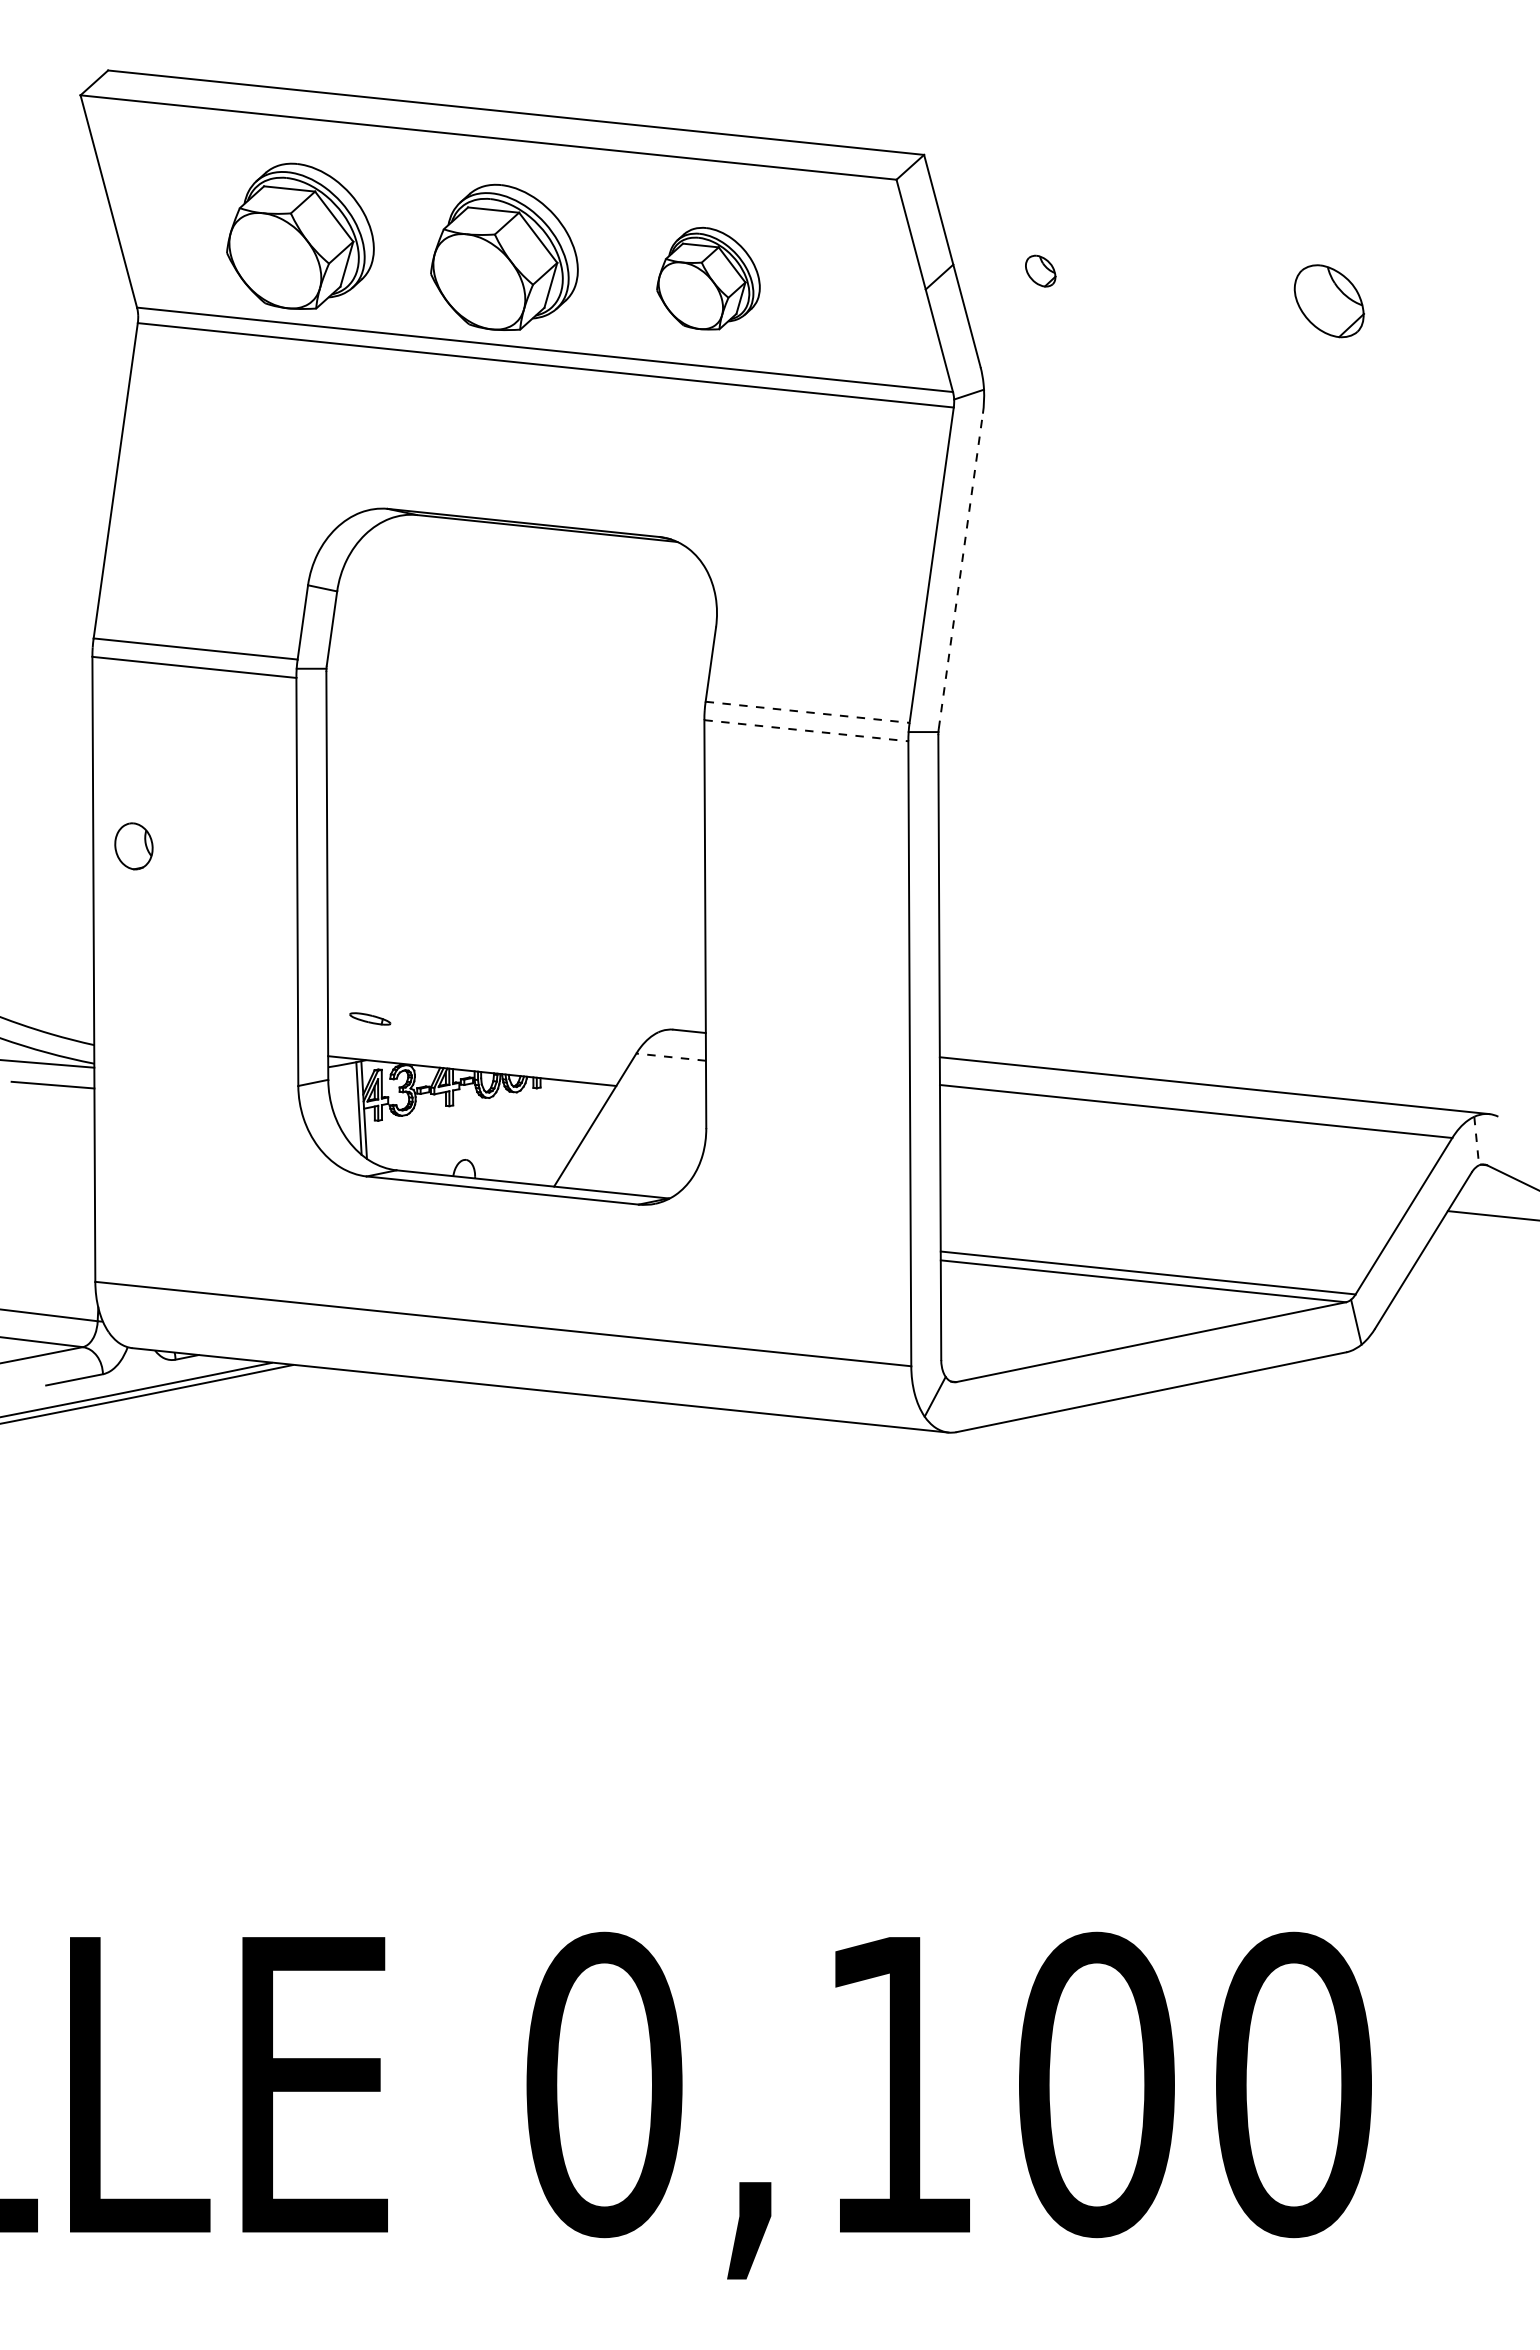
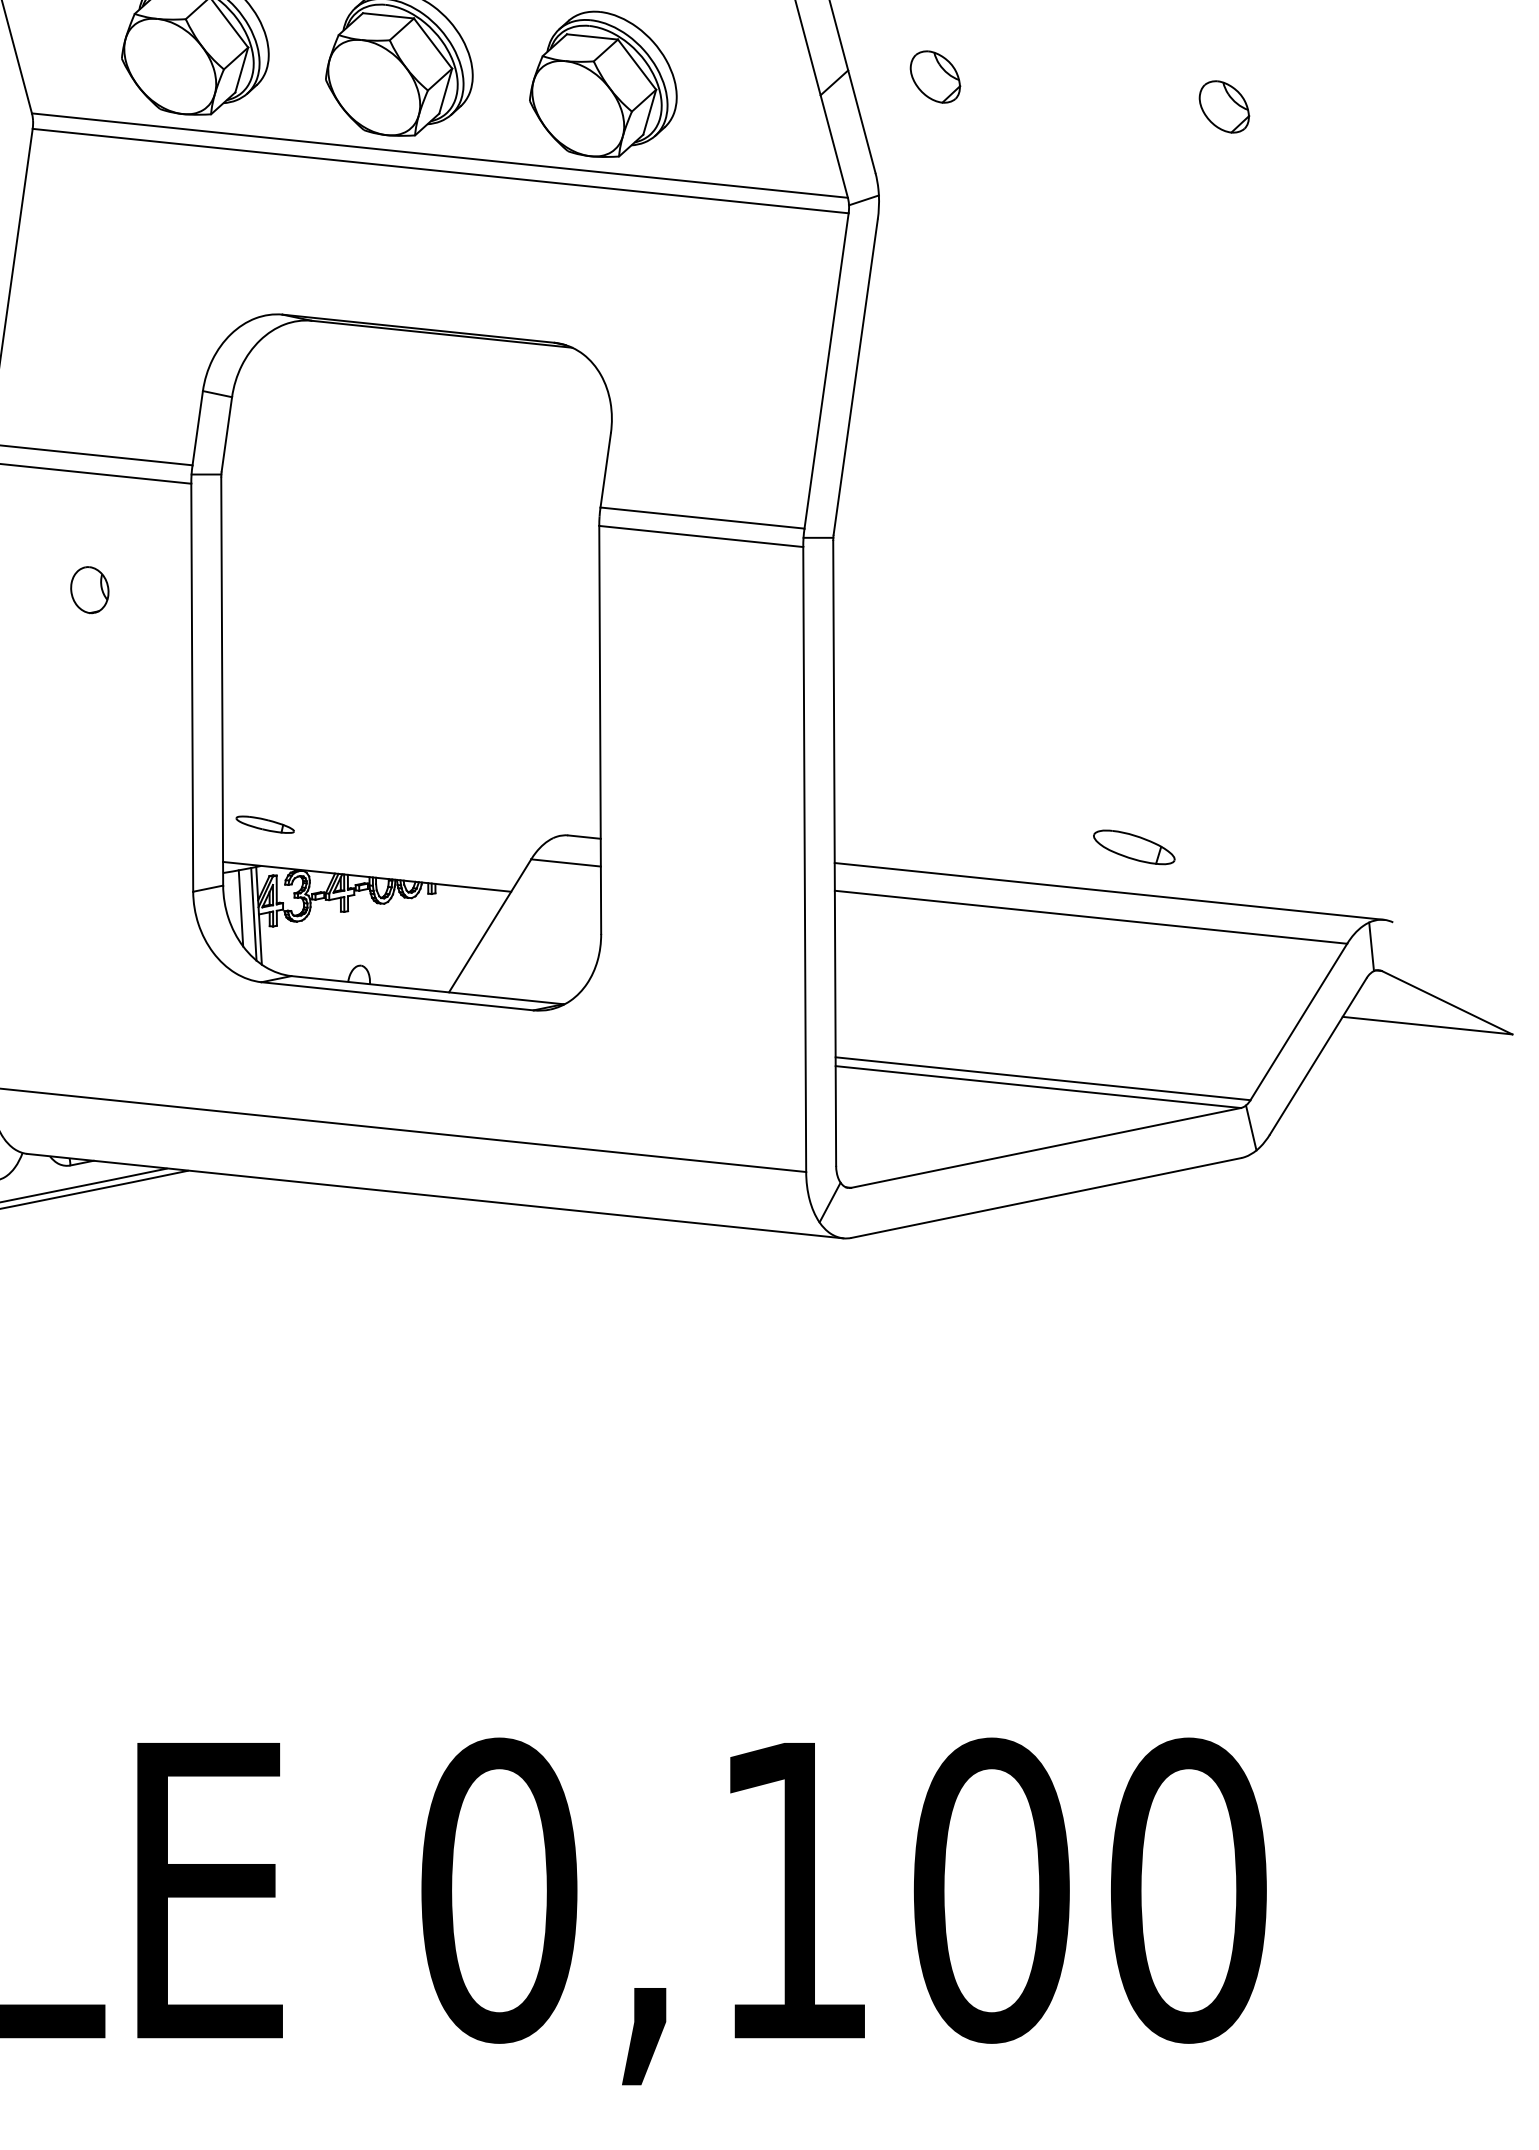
part: (1040, 270) -> (935, 76), size x1.67
part: (708, 278) -> (603, 84), size x1.43
part: (1329, 300) -> (1224, 106), size x0.71
line: (960, 570) -> (855, 376), dashed -> solid
line: (807, 712) -> (702, 518), dashed -> solid
line: (806, 730) -> (701, 536), dashed -> solid
part: (133, 846) -> (89, 590), moved
part: (369, 1018) -> (264, 824), size x1.43
part: (1239, 1041) -> (1134, 847), added
line: (671, 1057) -> (566, 863), dashed -> solid
line: (345, 1102) -> (240, 908), added
line: (1476, 1141) -> (1371, 947), dashed -> solid

